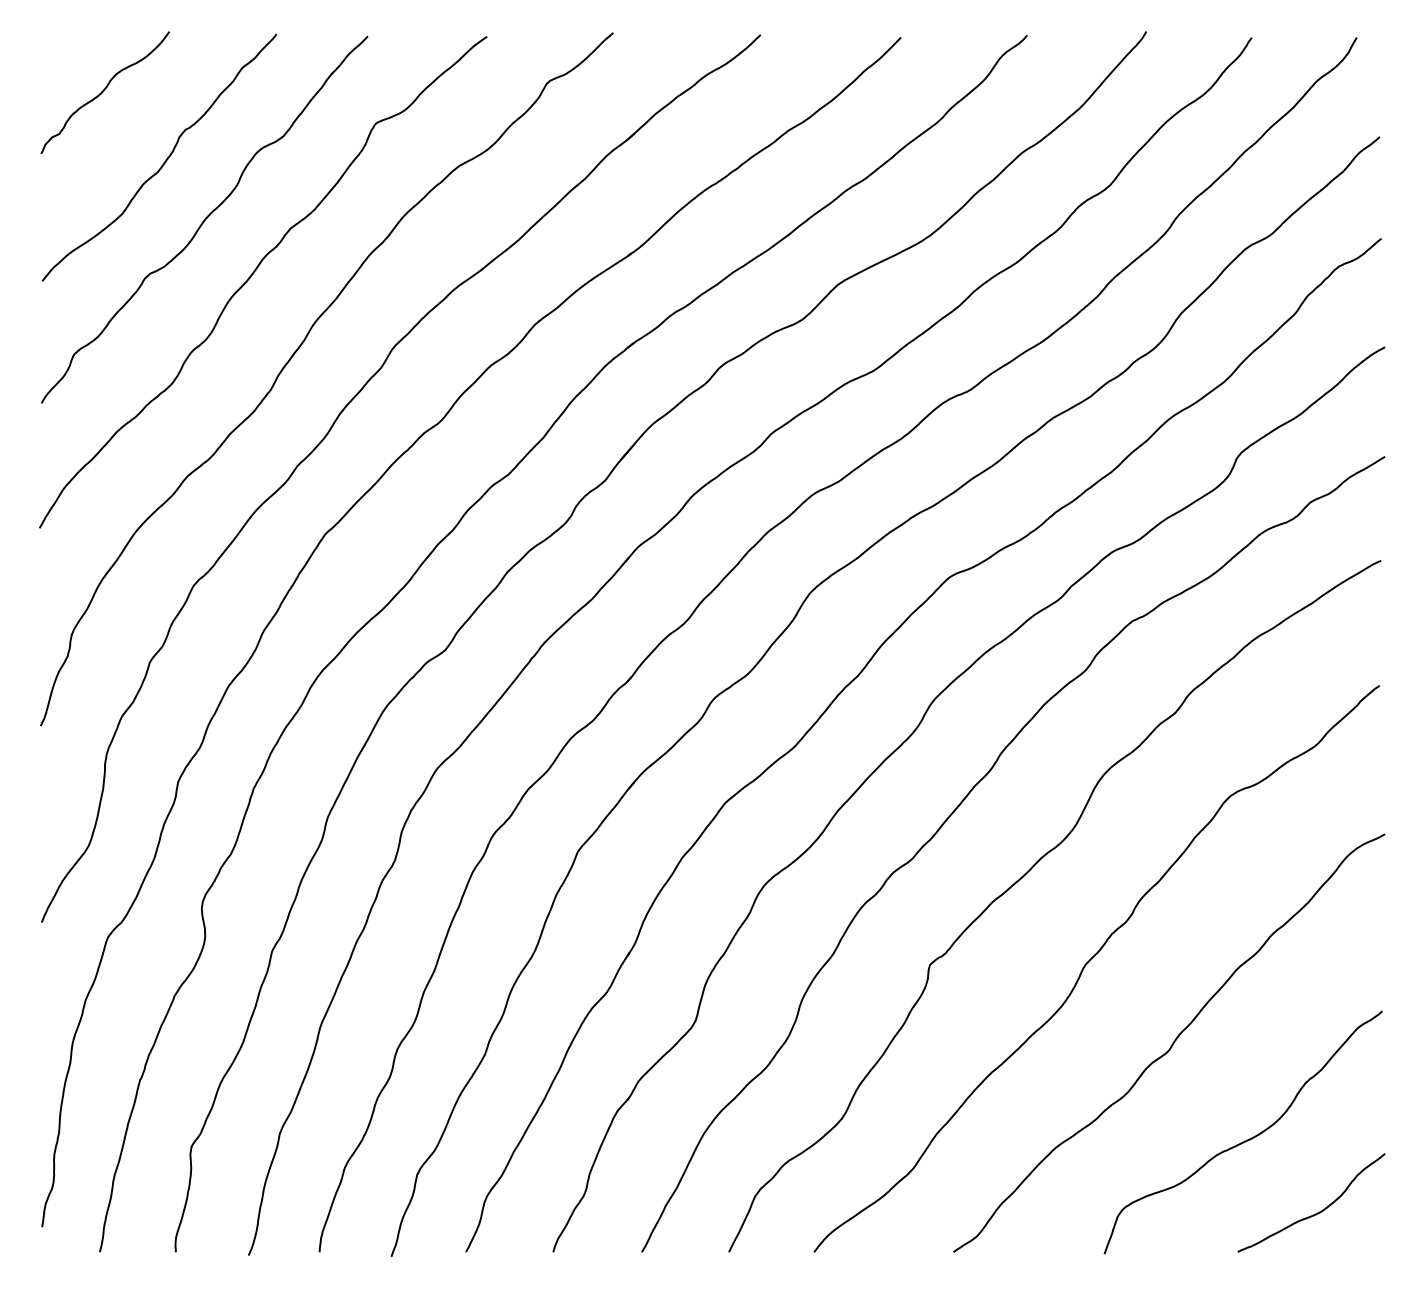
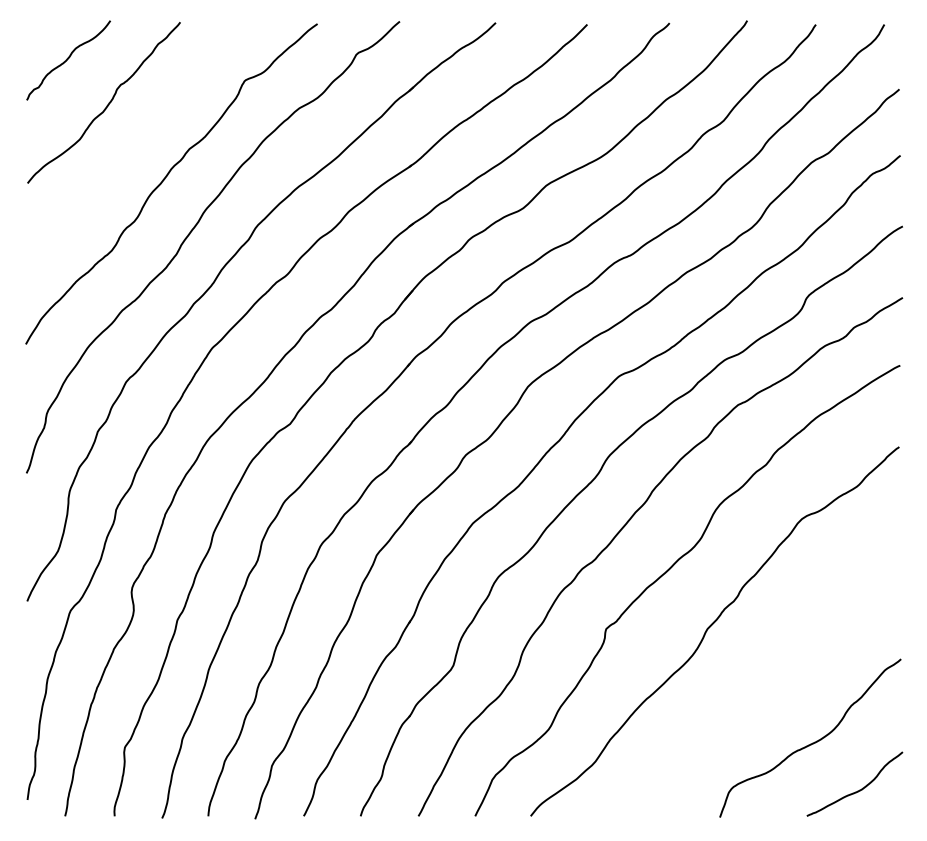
curve: (204, 220) -> (133, 143), removed
curve: (1171, 1043) -> (763, 680), removed

